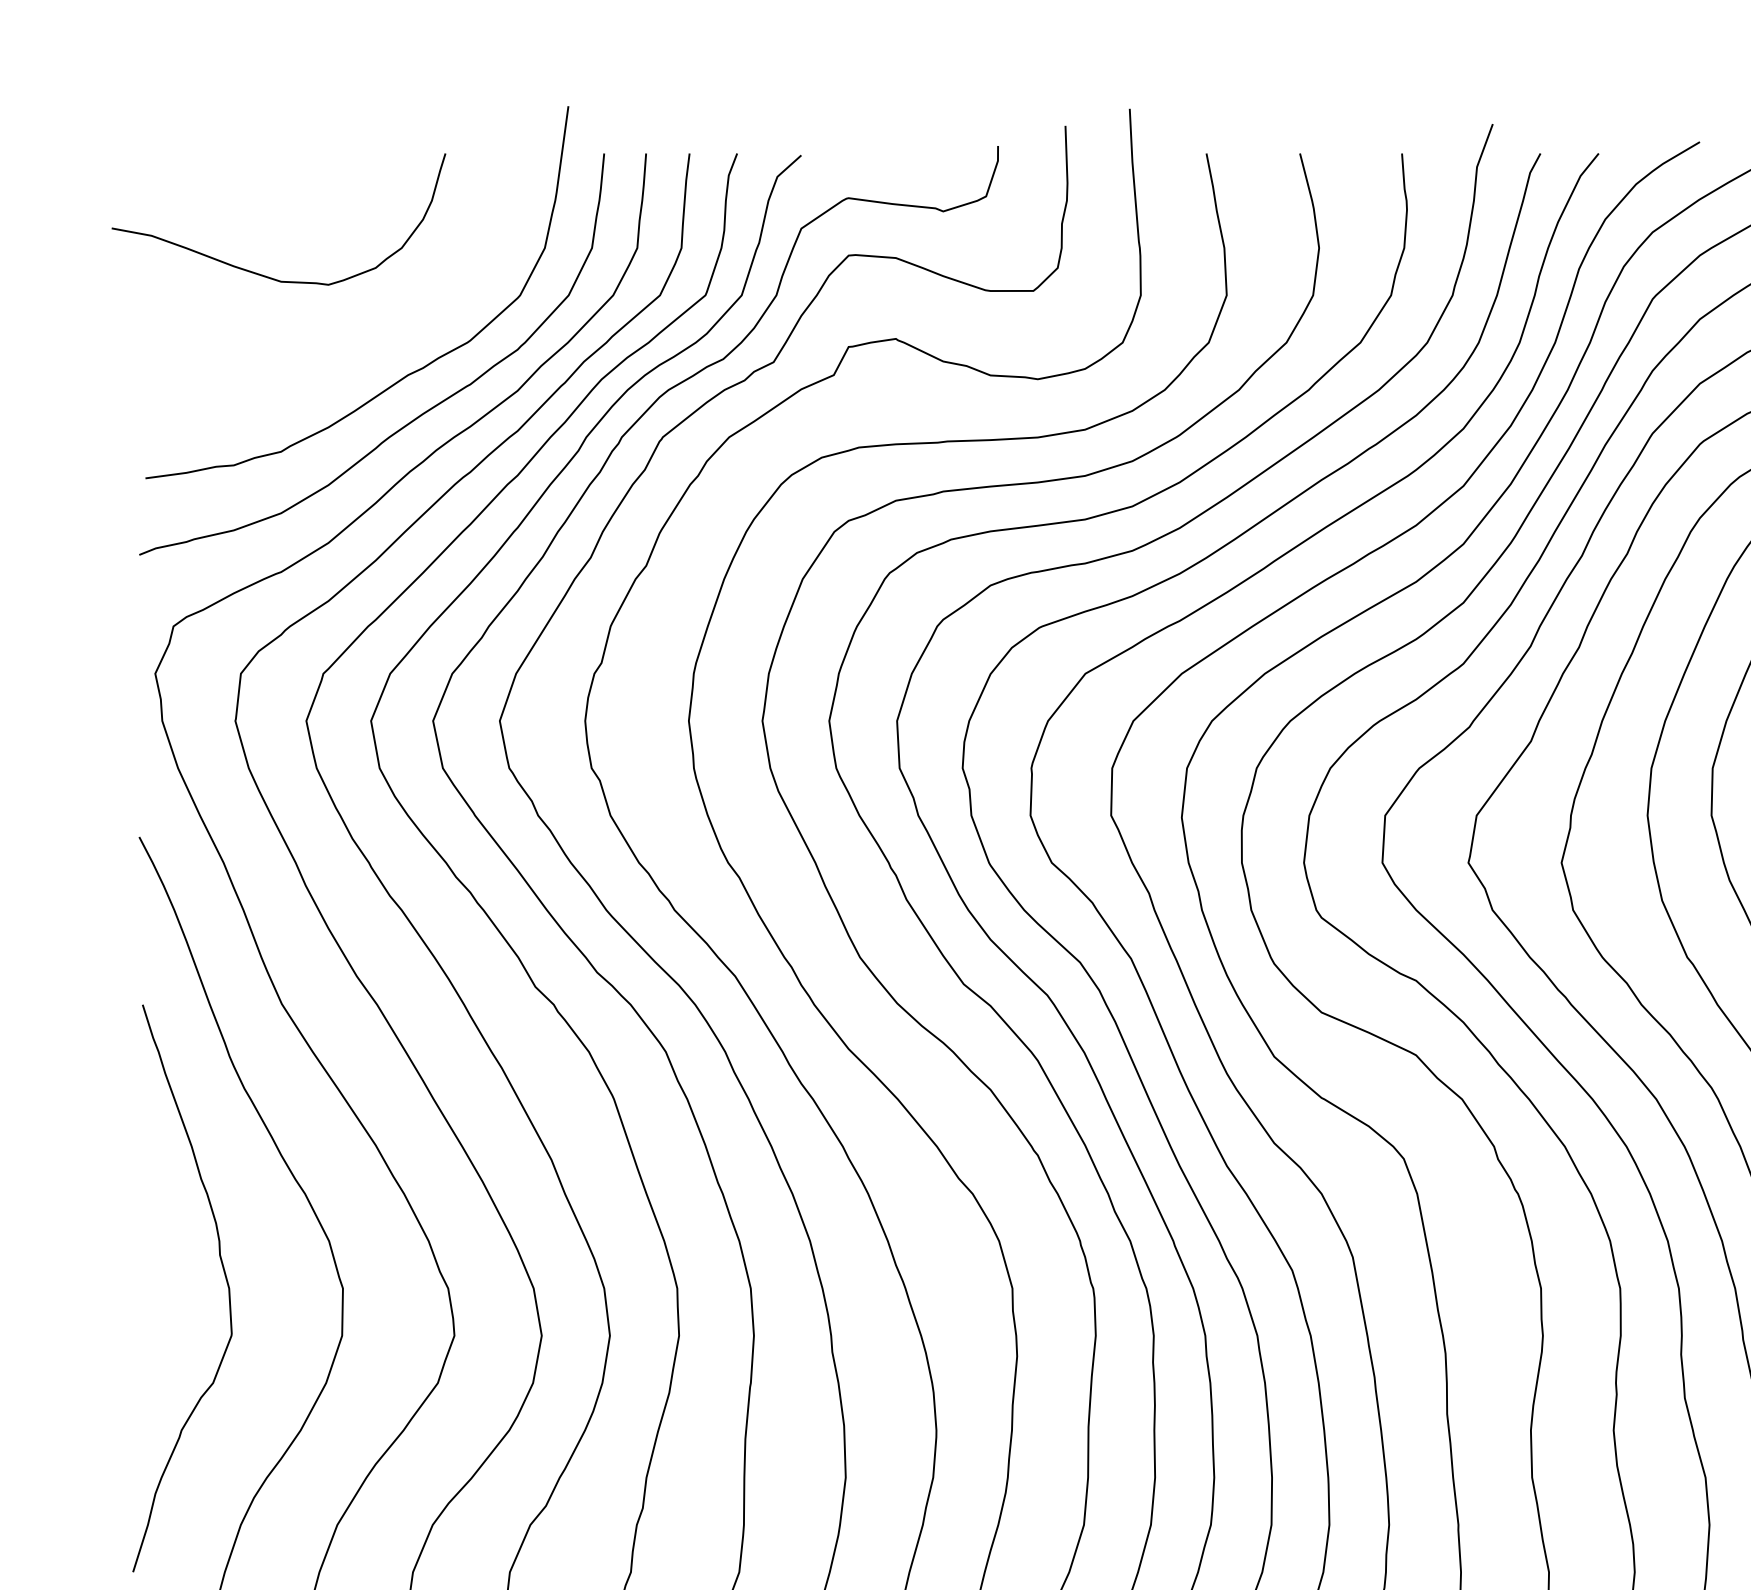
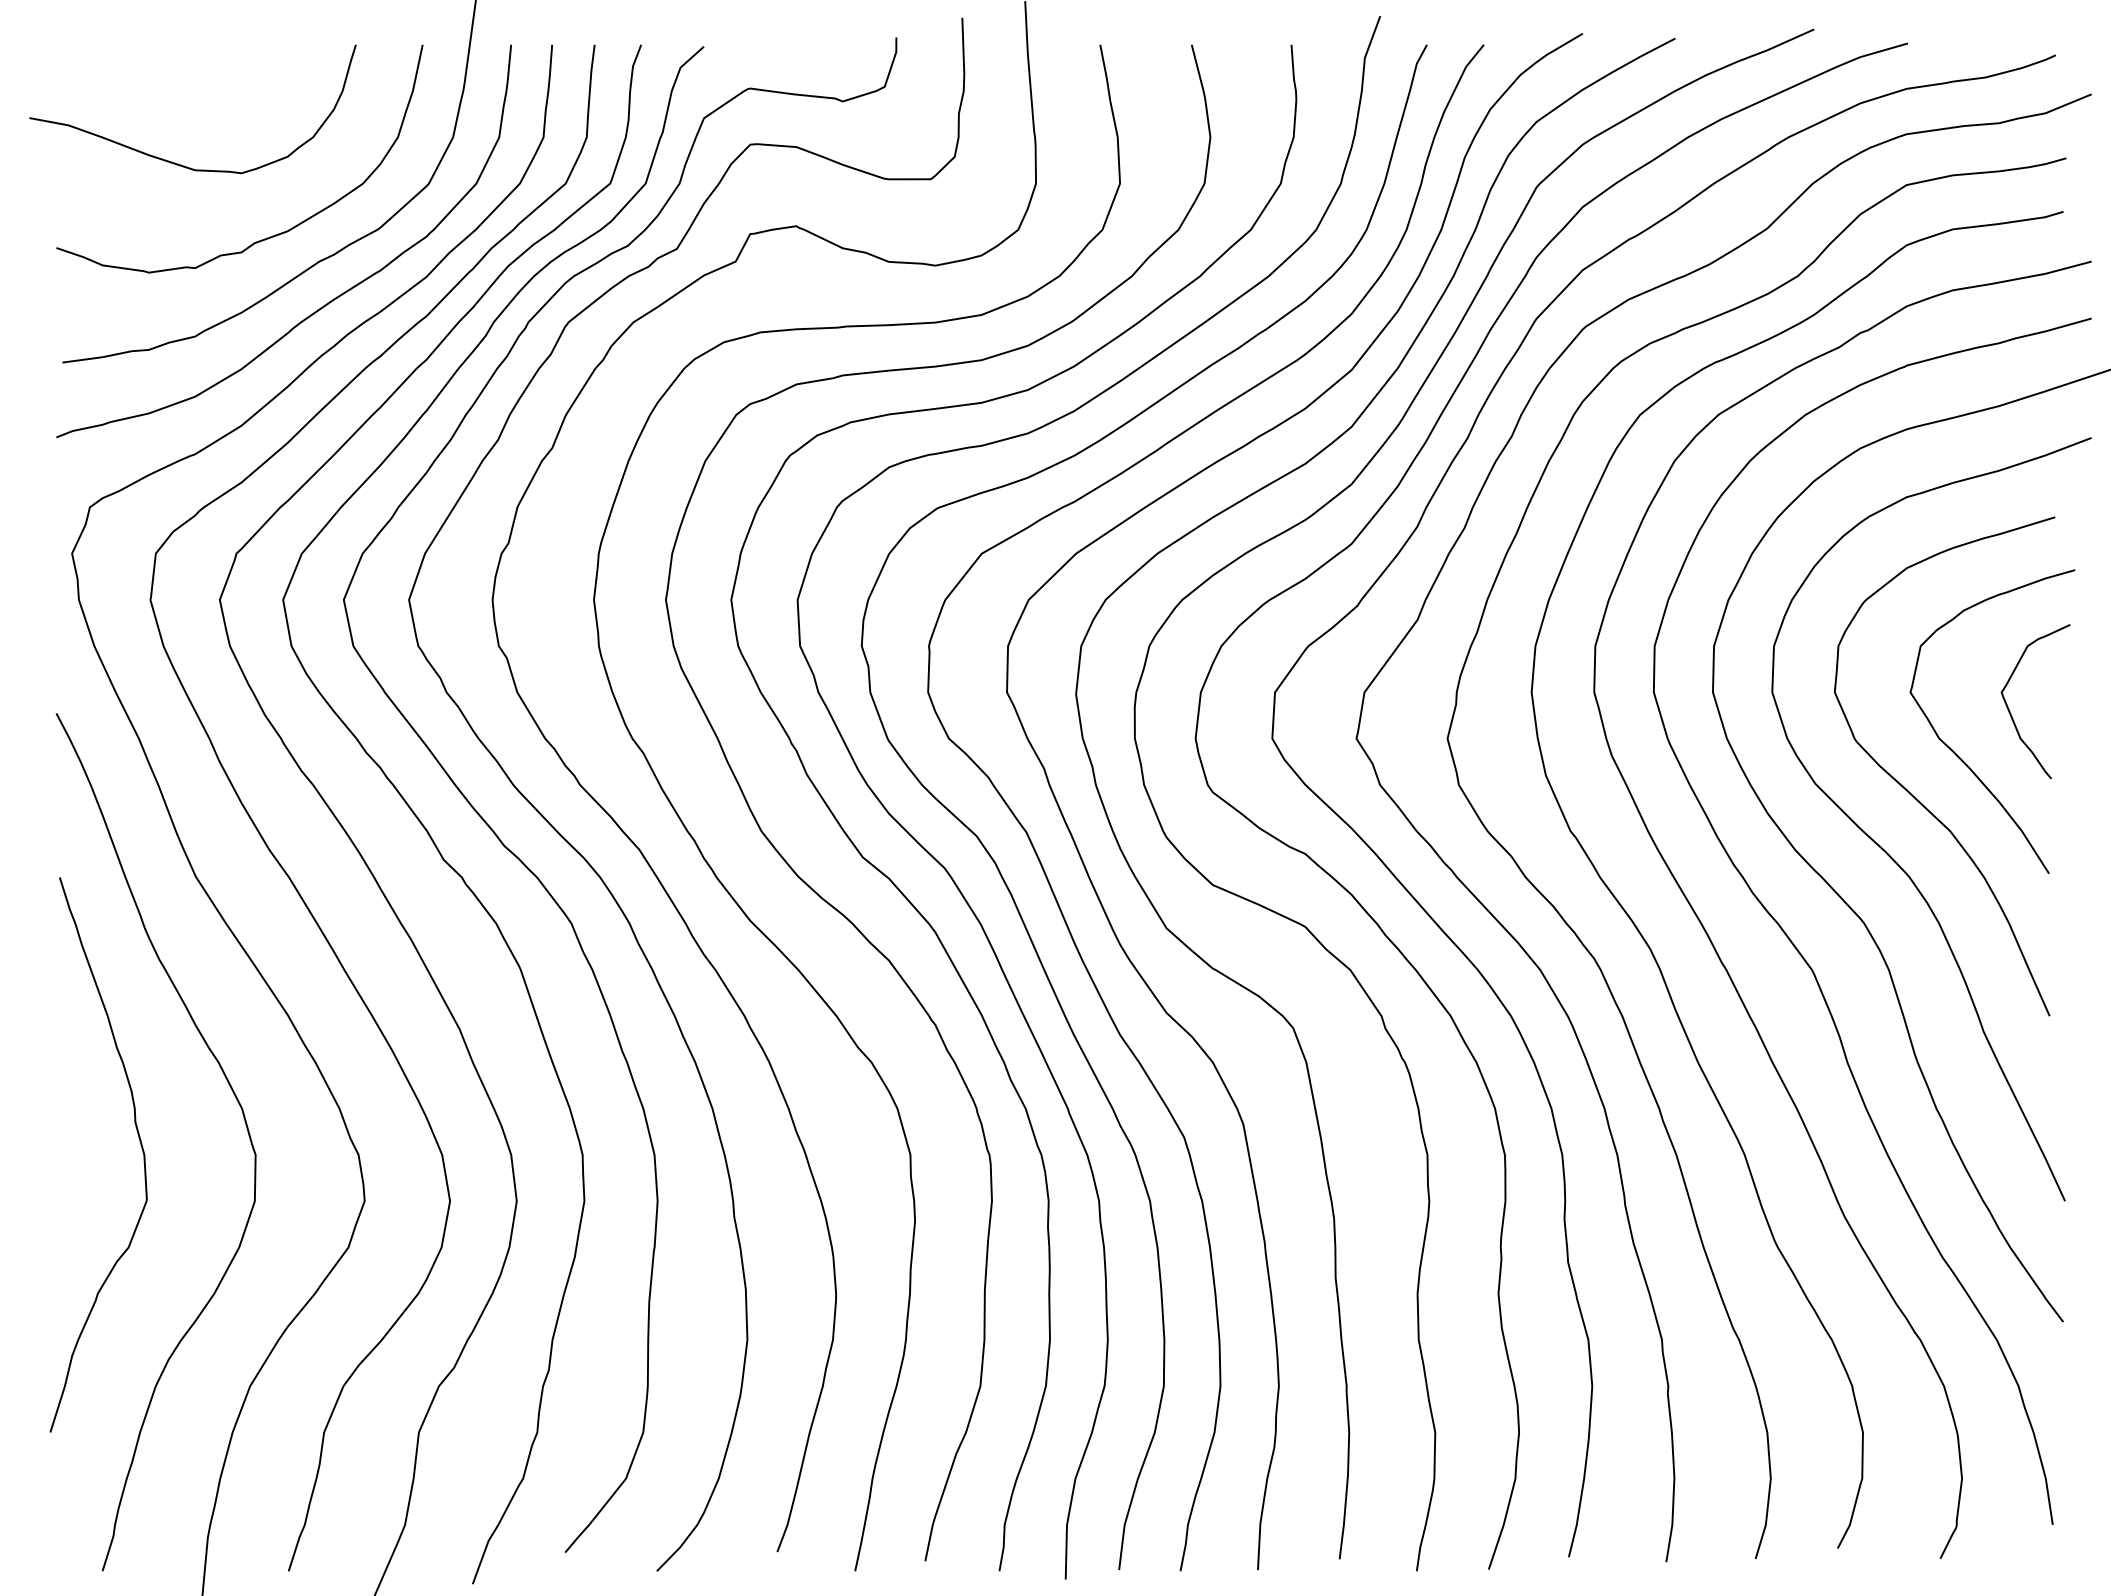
curve: (357, 349) -> (269, 236), added

